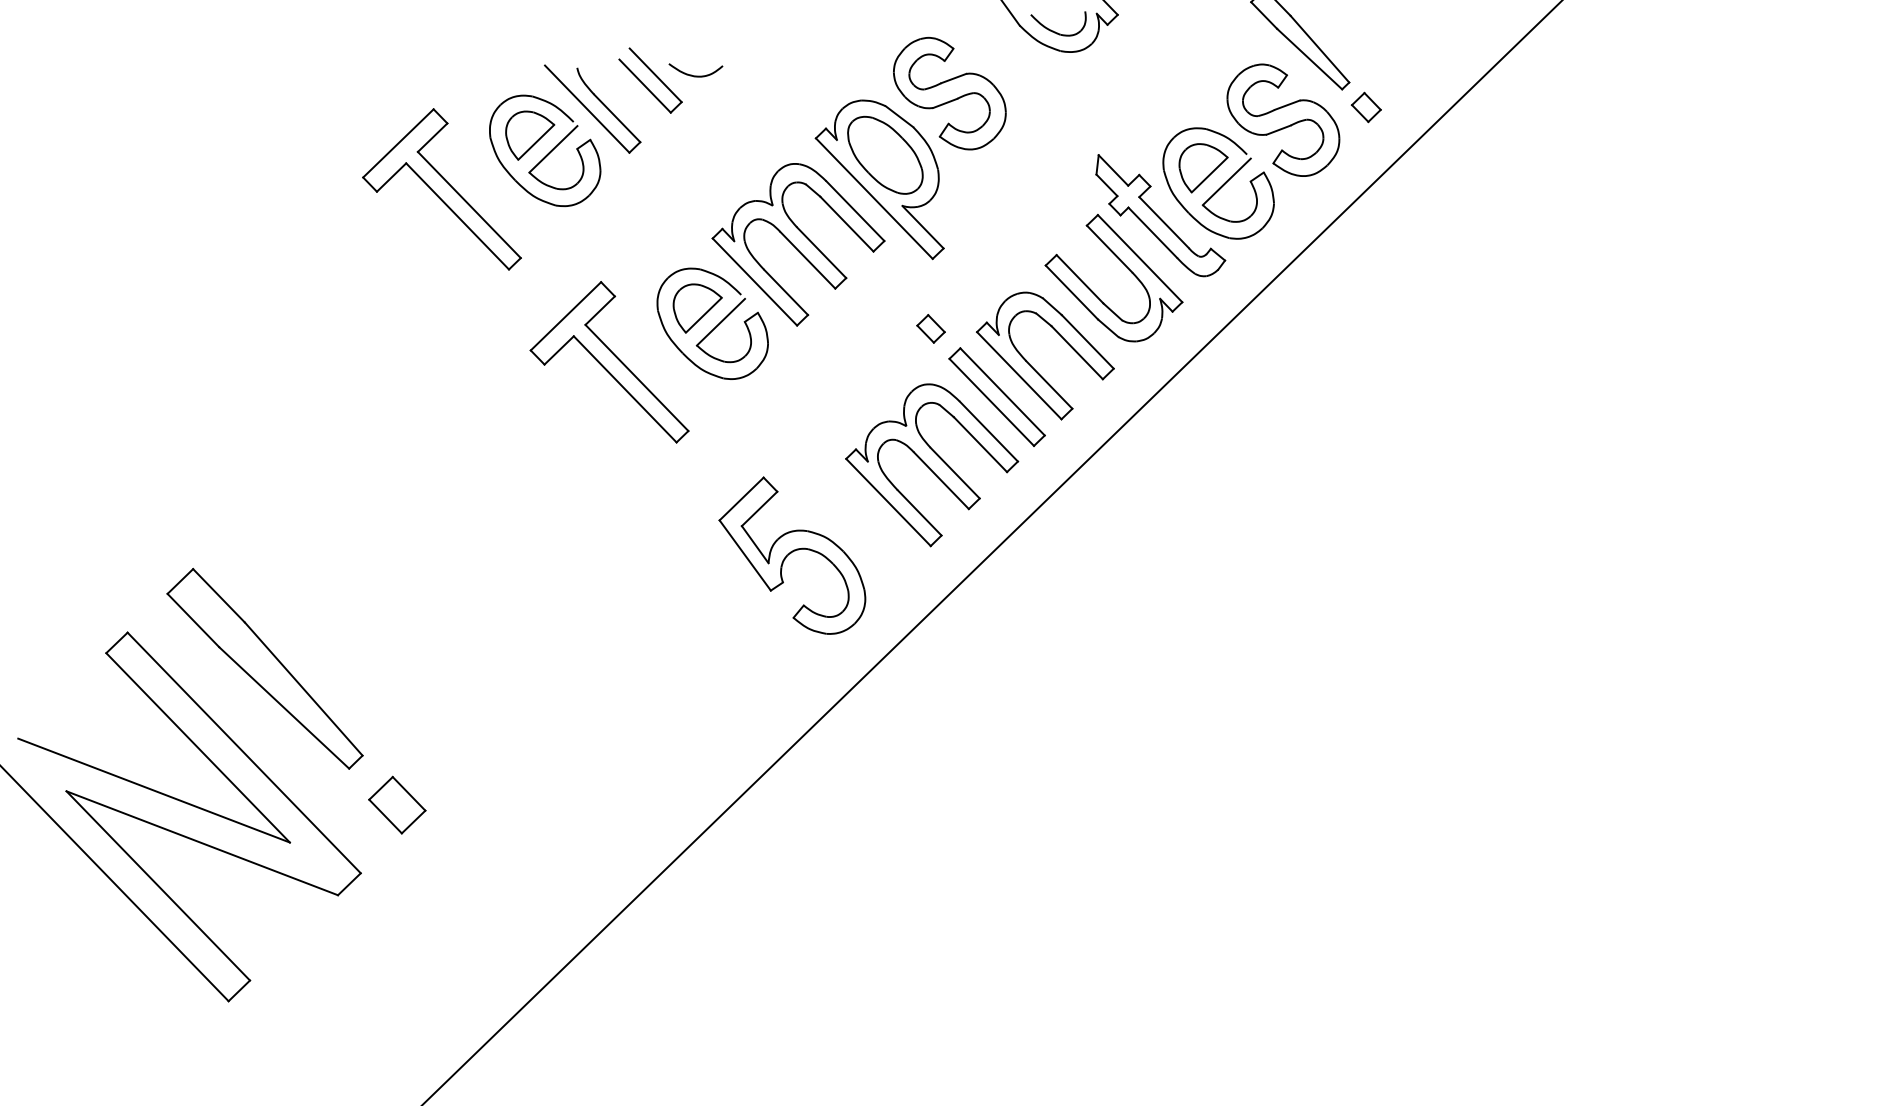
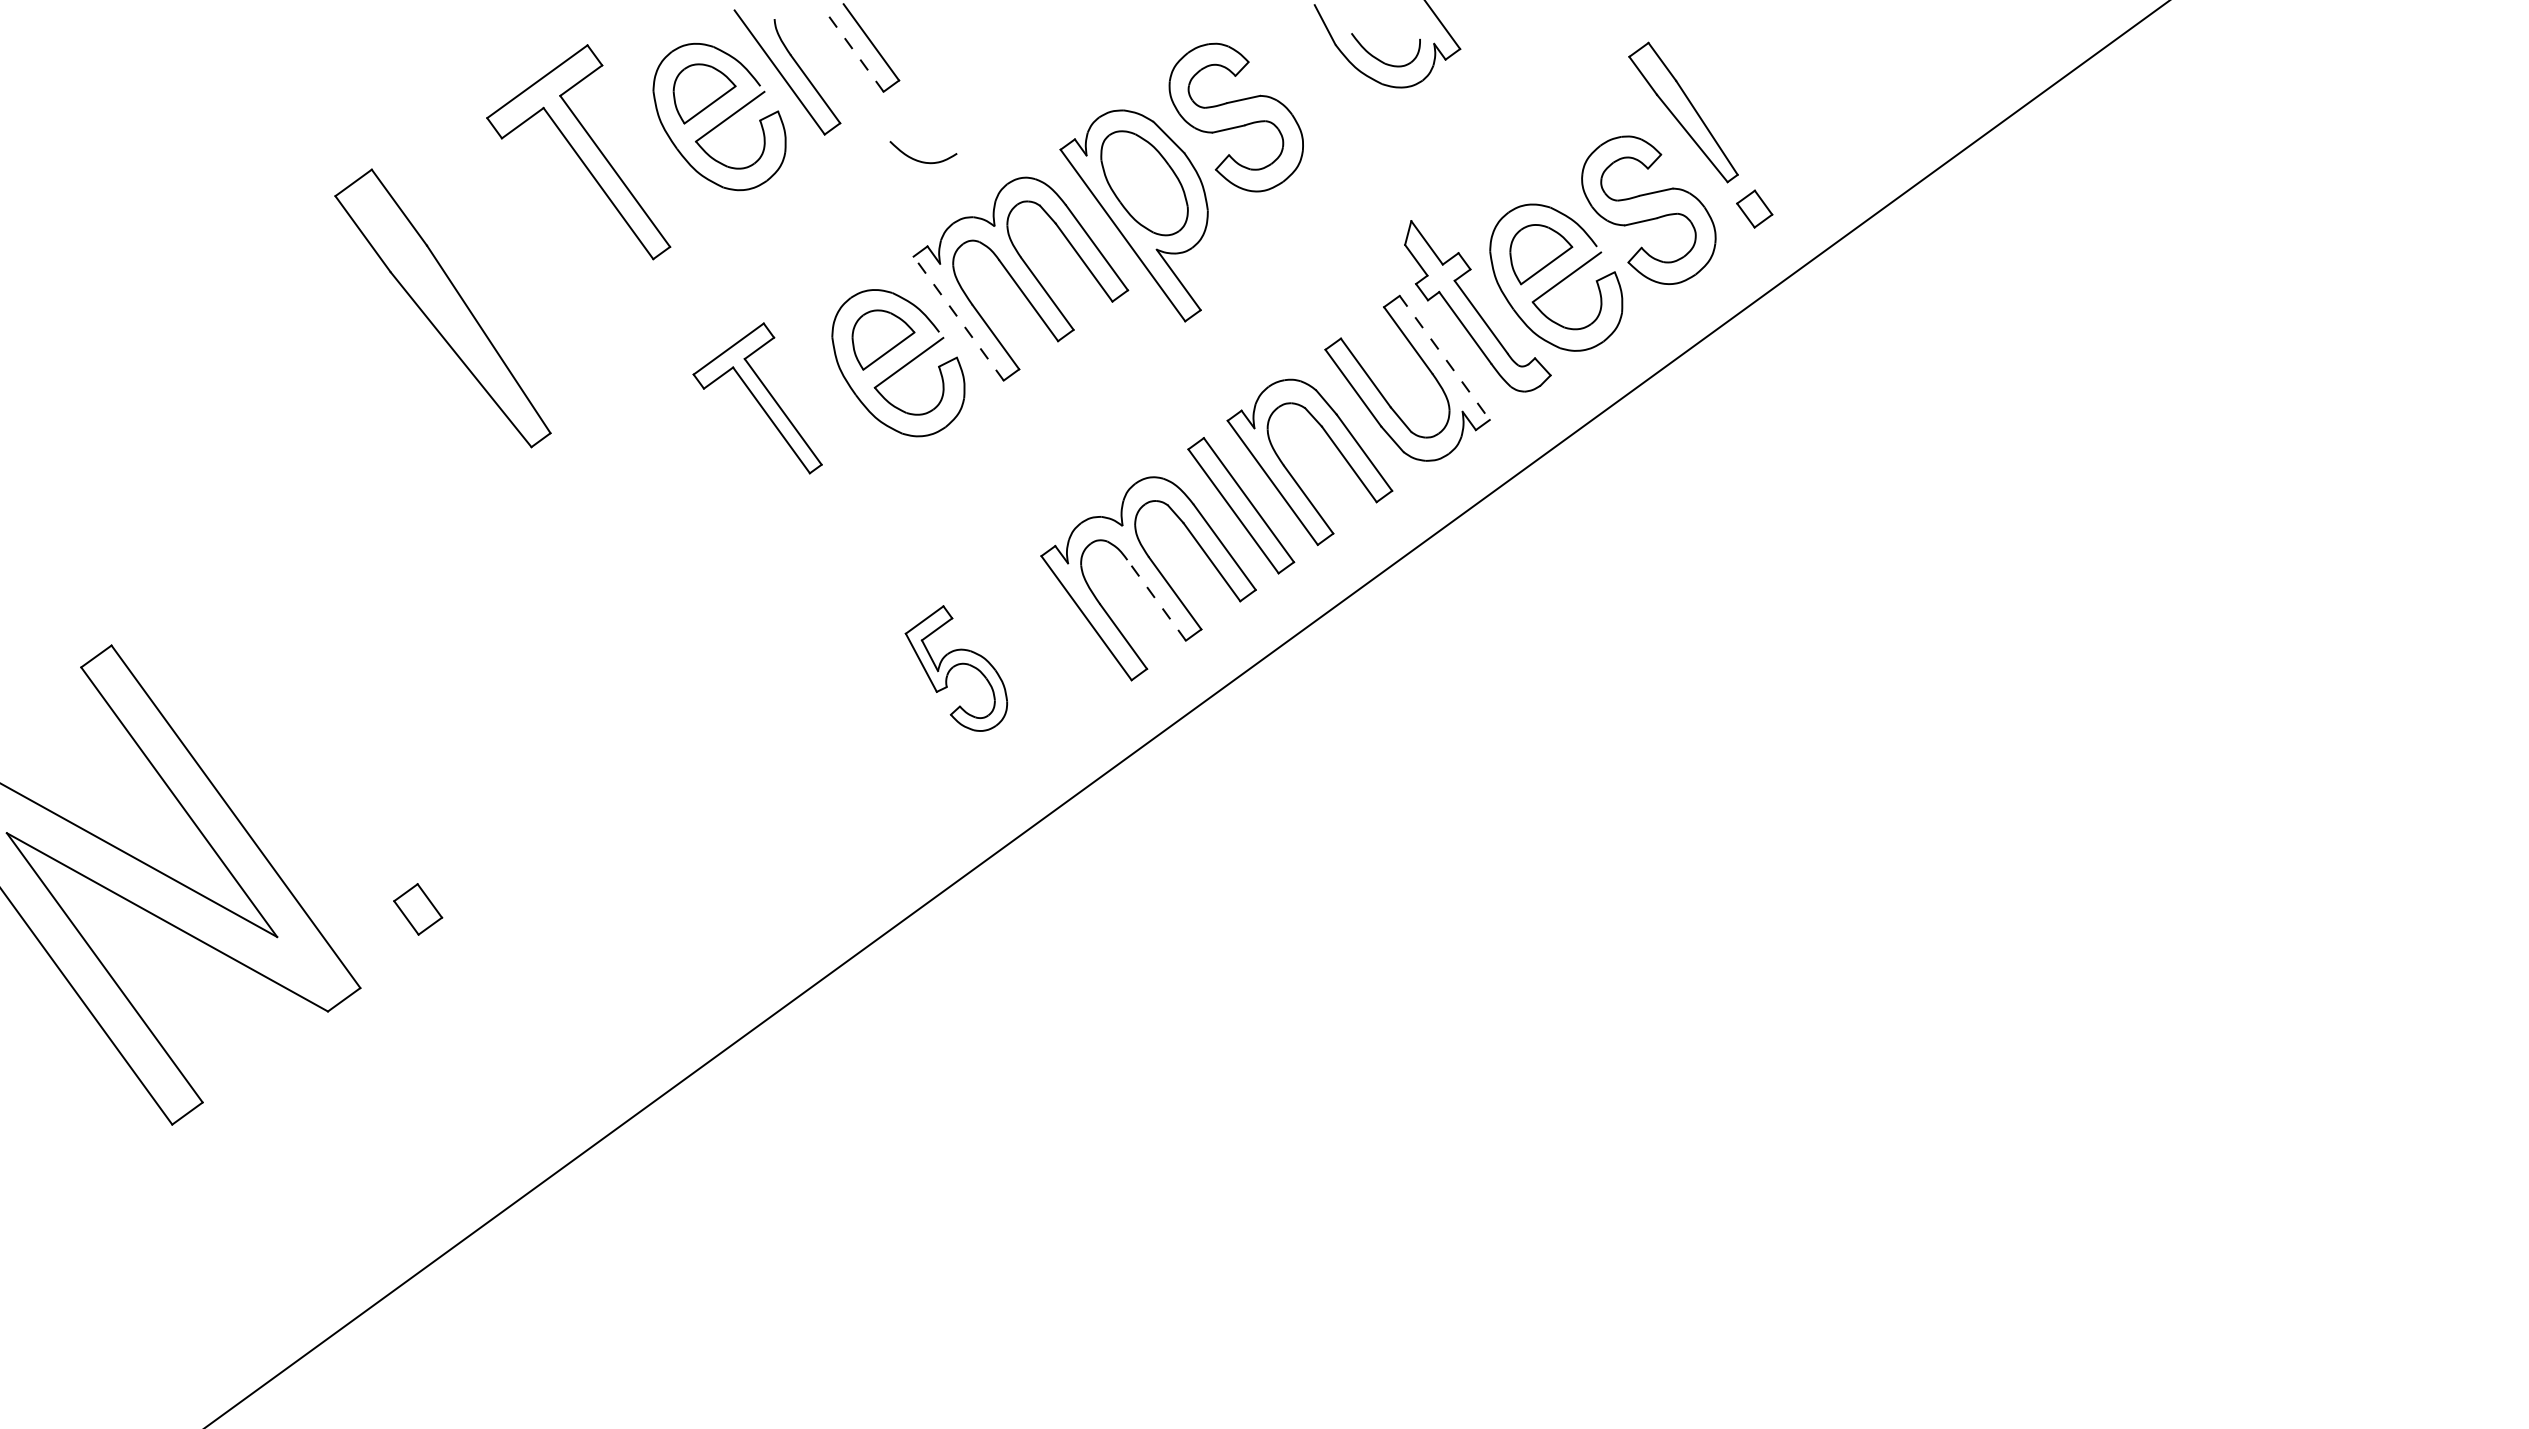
curve: (694, 75) -> (920, 160), moved
line: (645, 86) -> (856, 54), solid -> dashed
line: (1139, 258) -> (1444, 357), solid -> dashed
line: (754, 281) -> (958, 318), solid -> dashed
part: (930, 328) -> (1170, 408), removed
part: (606, 367) -> (757, 398), size x0.7
line: (941, 480) -> (1156, 600), solid -> dashed
part: (792, 556) -> (956, 668), size x0.6
part: (263, 669) -> (442, 308), moved
part: (396, 805) -> (417, 909), size x0.7

